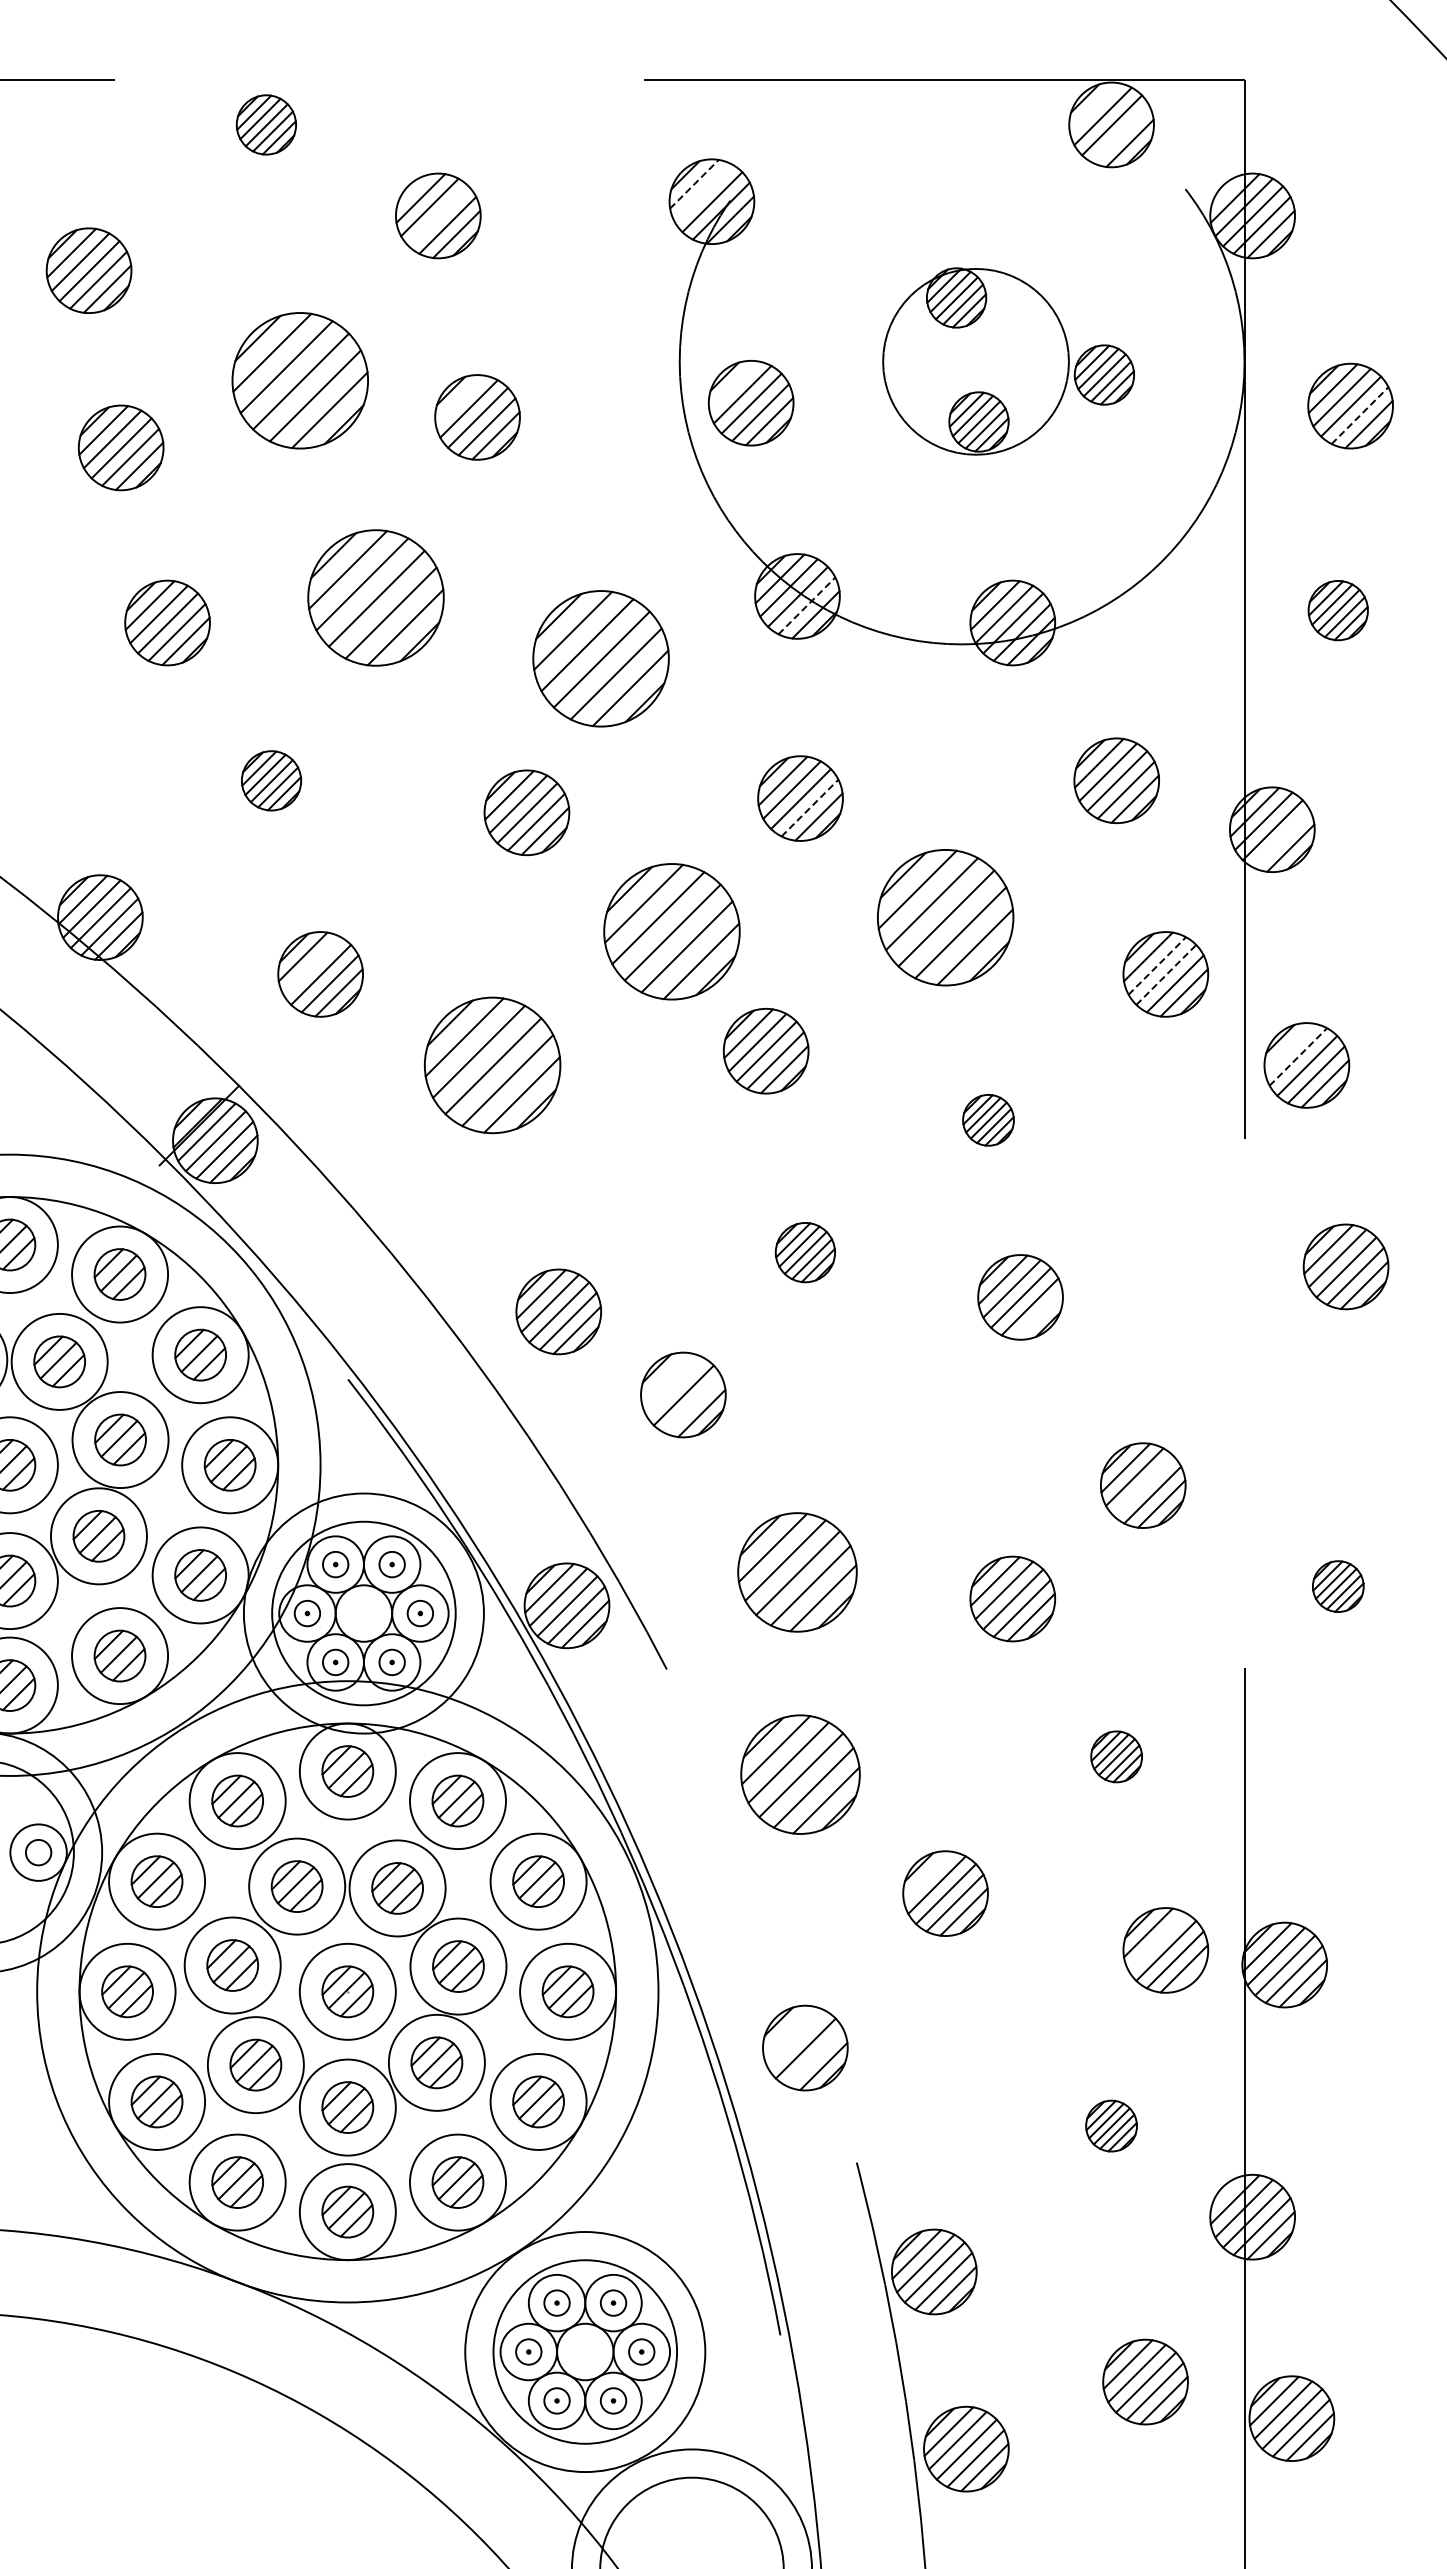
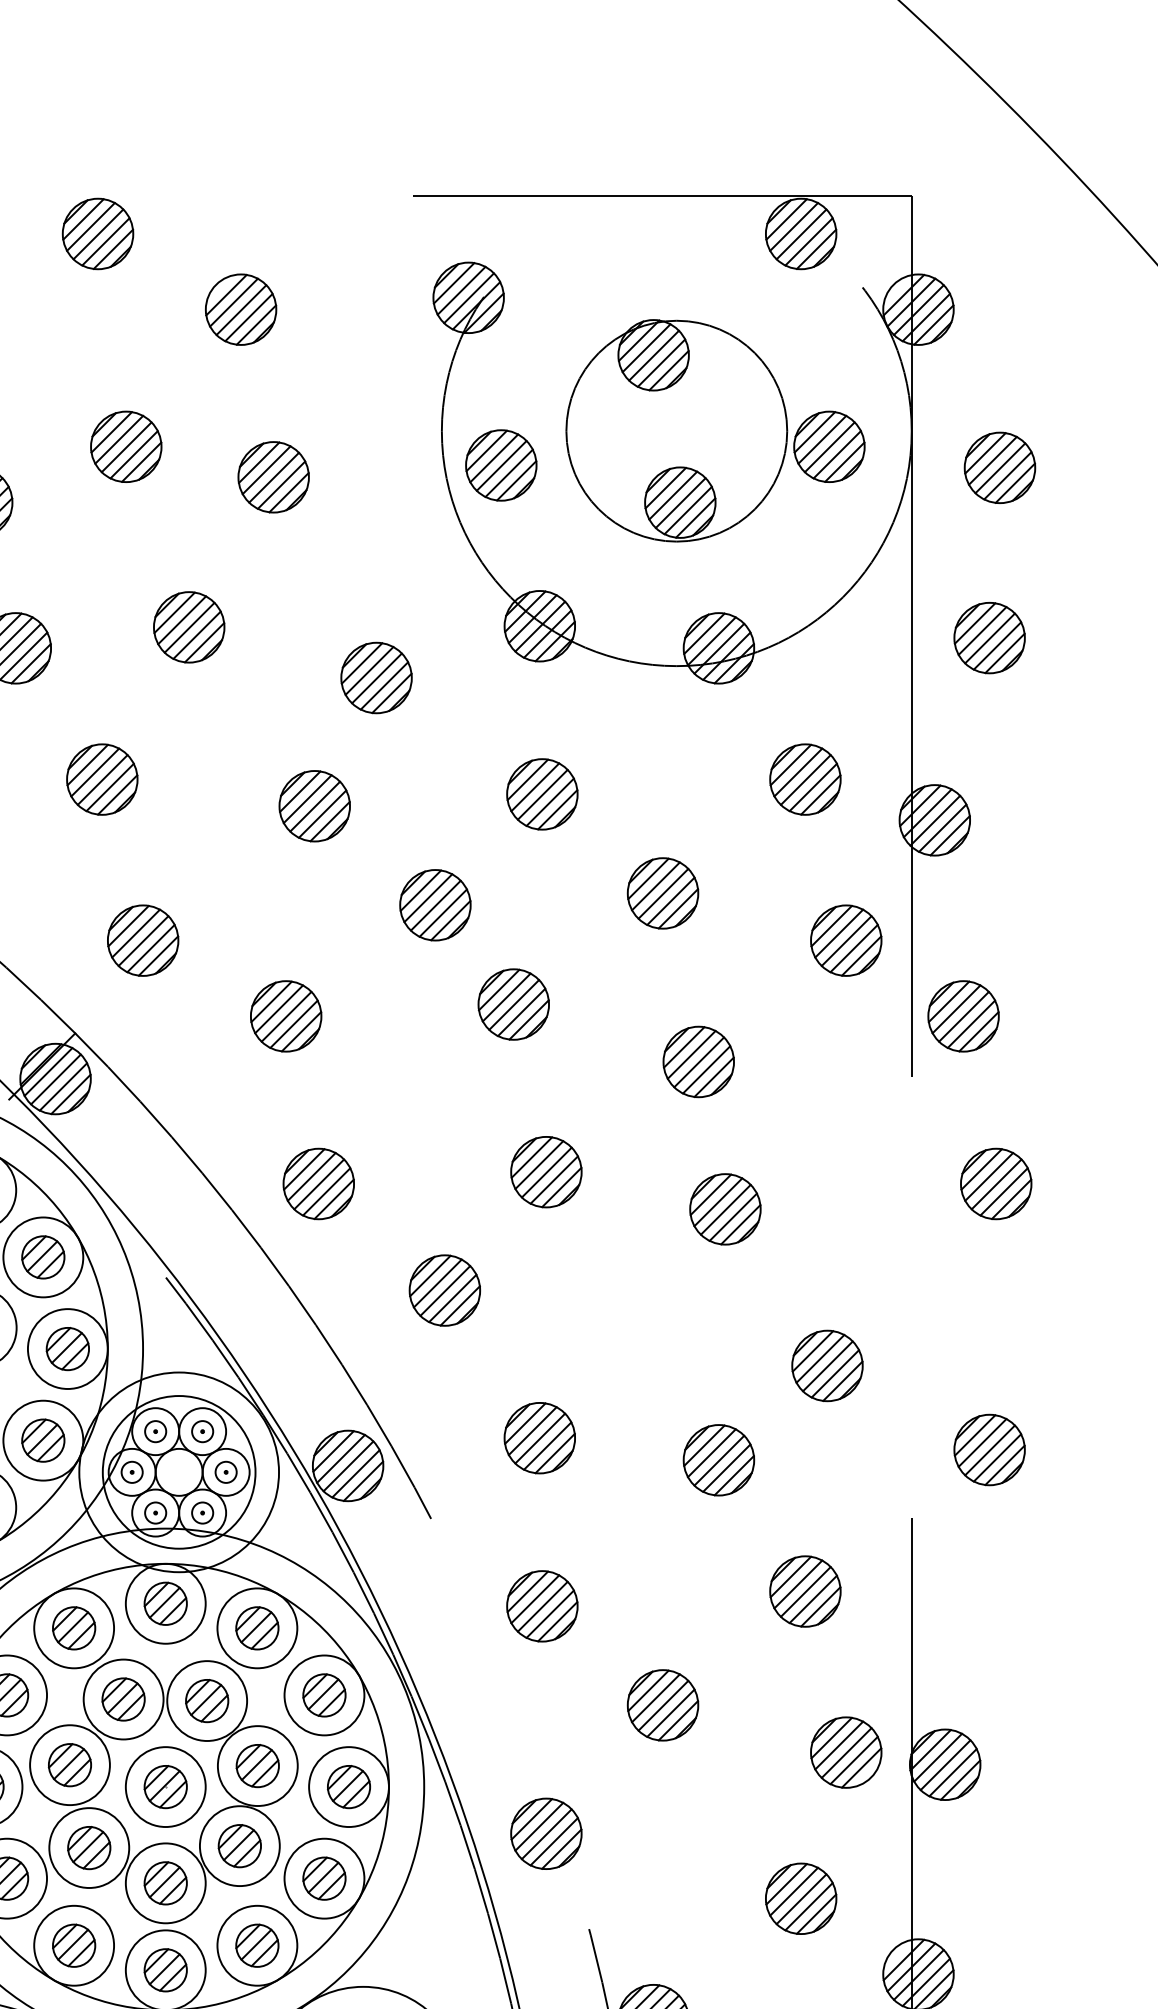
line: (1093, 107) -> (786, 219), added
part: (266, 124) -> (98, 233), size x1.43
line: (1120, 134) -> (808, 241), added
line: (694, 183) -> (454, 282), dashed -> solid
line: (703, 192) -> (461, 290), added
line: (438, 216) -> (241, 310), added
part: (1008, 361) -> (715, 430), size x1.43
part: (300, 380) -> (126, 446), size x0.62
line: (733, 385) -> (486, 450), added
line: (459, 399) -> (258, 462), added
line: (1360, 415) -> (1008, 475), dashed -> solid
part: (375, 597) -> (188, 627), size x0.62
line: (807, 605) -> (548, 633), dashed -> solid
part: (1338, 610) -> (989, 637), size x1.43
part: (601, 658) -> (376, 677), size x0.62
part: (271, 780) -> (102, 779), size x1.43
line: (810, 807) -> (550, 801), dashed -> solid
line: (1281, 838) -> (942, 827), added
part: (945, 917) -> (662, 893), size x0.62
part: (671, 931) -> (435, 904), size x0.62
line: (311, 965) -> (135, 933), added
line: (1157, 965) -> (839, 933), dashed -> solid
line: (1166, 974) -> (846, 940), dashed -> solid
line: (1289, 1047) -> (949, 1001), added
line: (1298, 1056) -> (956, 1008), dashed -> solid
part: (492, 1065) -> (286, 1016), size x0.62
part: (988, 1120) -> (698, 1062), size x1.67
part: (805, 1252) -> (546, 1172), size x1.43
part: (558, 1311) -> (318, 1183), moved
line: (1038, 1315) -> (740, 1224), added
line: (665, 1377) -> (430, 1275), added
line: (674, 1386) -> (437, 1283), added
line: (692, 1404) -> (452, 1298), added
line: (1143, 1486) -> (827, 1366), added
part: (797, 1572) -> (539, 1438), size x0.71
part: (1338, 1586) -> (989, 1449), size x1.67
part: (1116, 1756) -> (805, 1591), size x1.67
part: (800, 1774) -> (542, 1606), size x0.71
line: (927, 1875) -> (647, 1690), added
line: (1157, 1941) -> (839, 1745), added
line: (787, 2030) -> (531, 1819), added
line: (796, 2039) -> (539, 1826), added
line: (814, 2057) -> (553, 1841), added
part: (1111, 2125) -> (801, 1898), size x1.67

